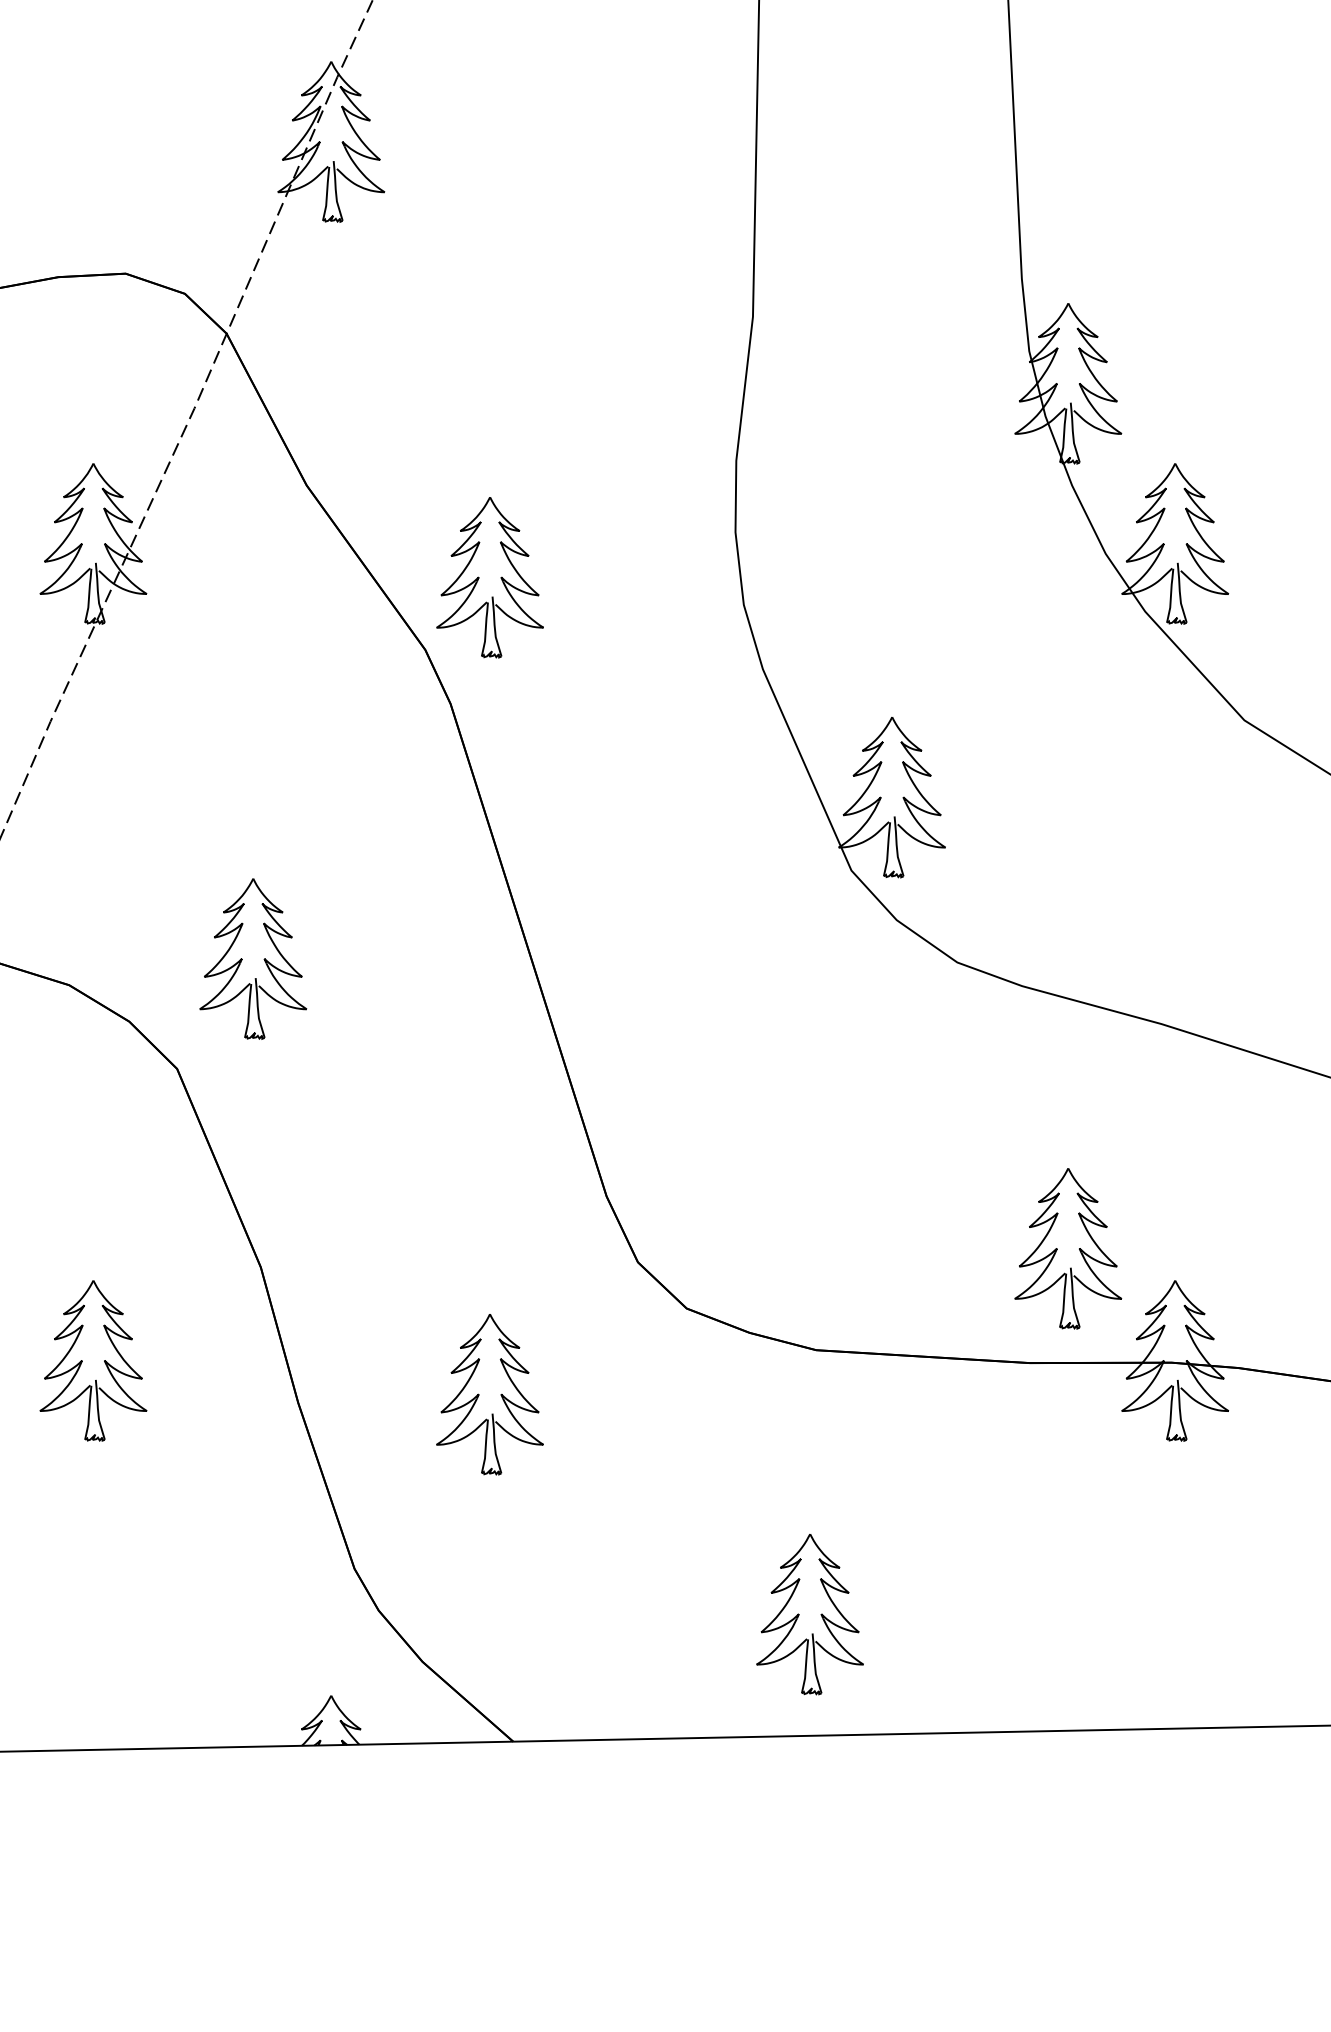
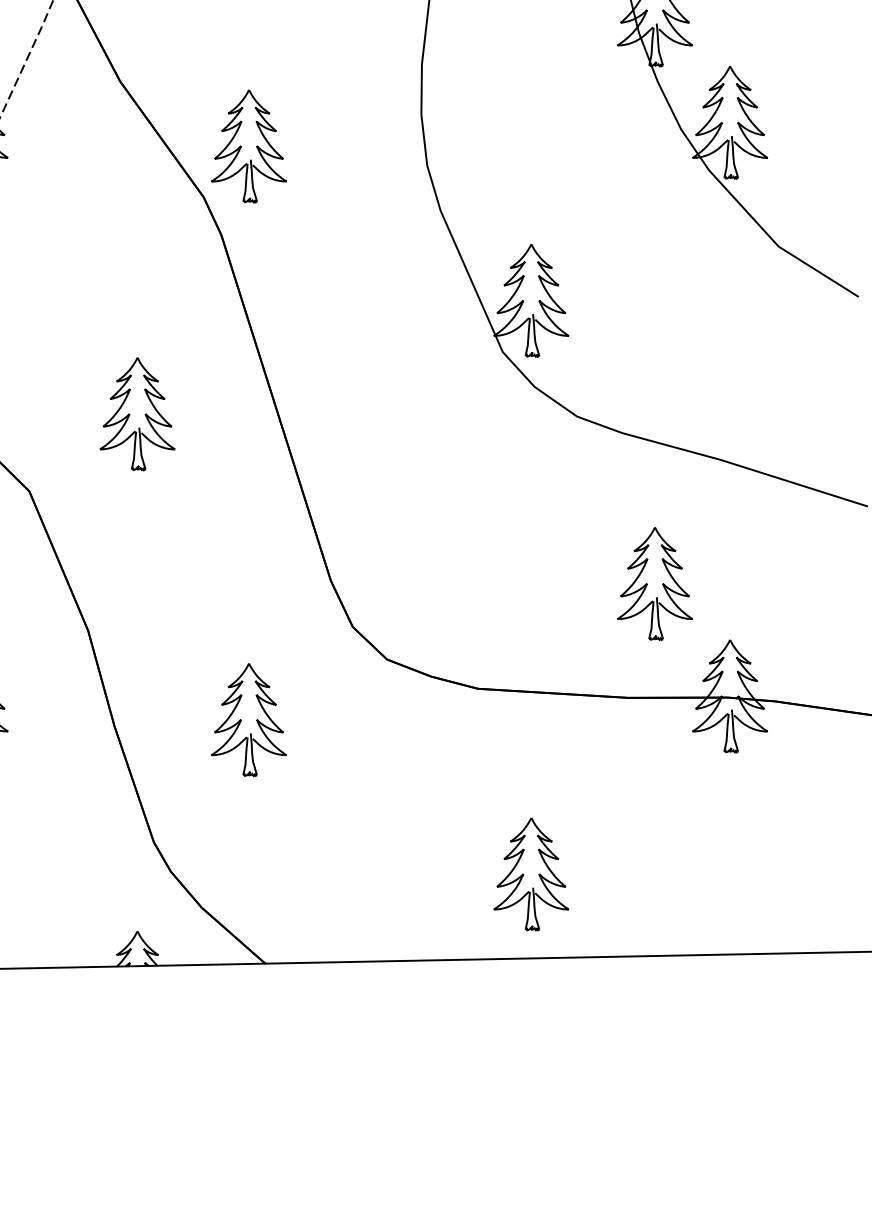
part: (253, 958) -> (137, 413), moved
part: (1068, 1248) -> (655, 583), moved
part: (809, 1614) -> (530, 874), moved

